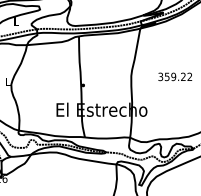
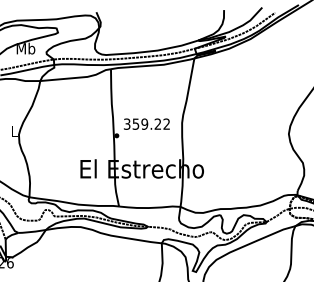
text: (16, 21) -> (25, 48), L -> Mb
text: (174, 76) -> (146, 123), moved

